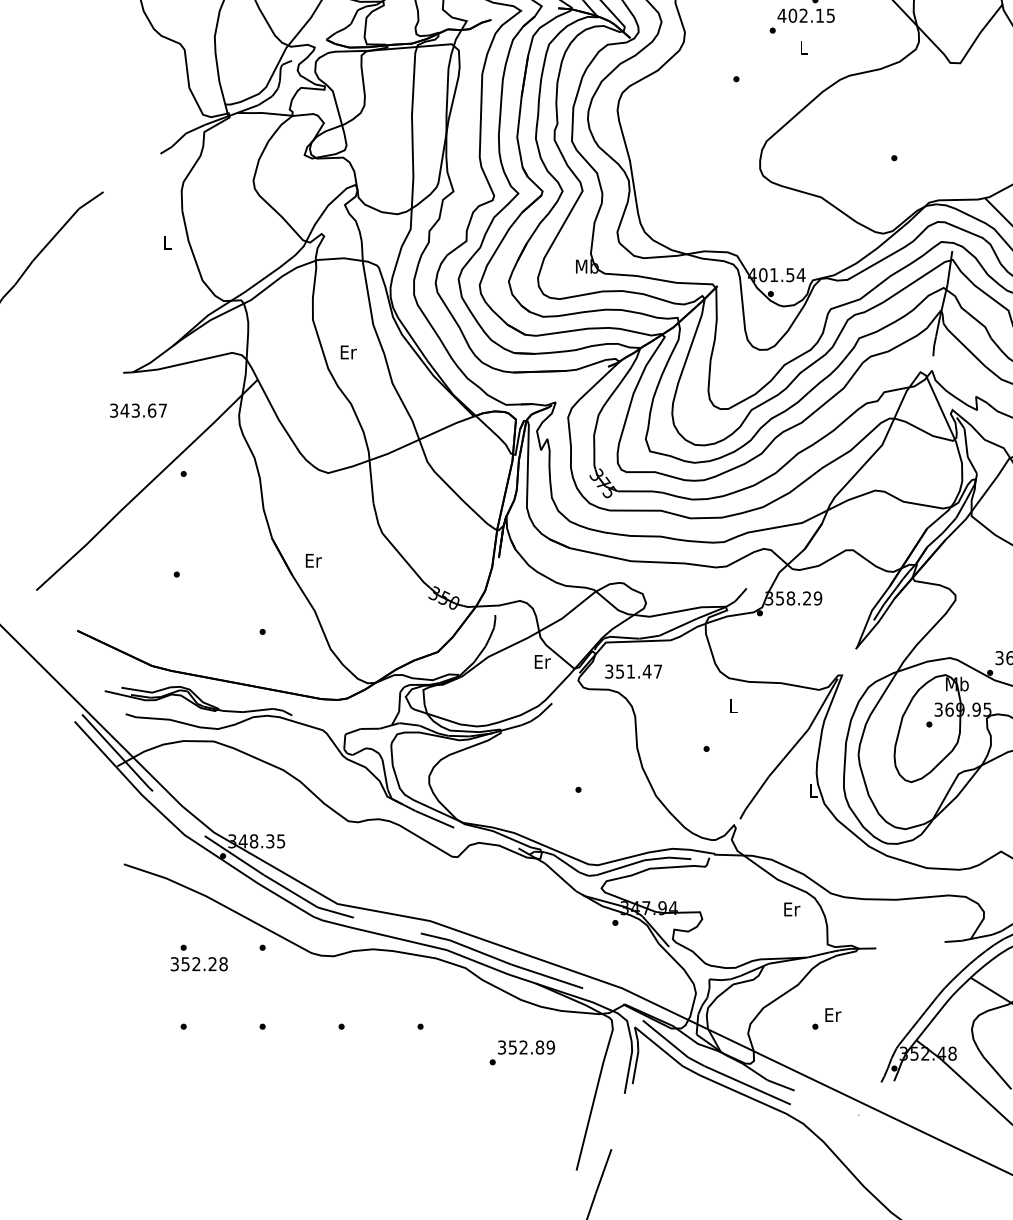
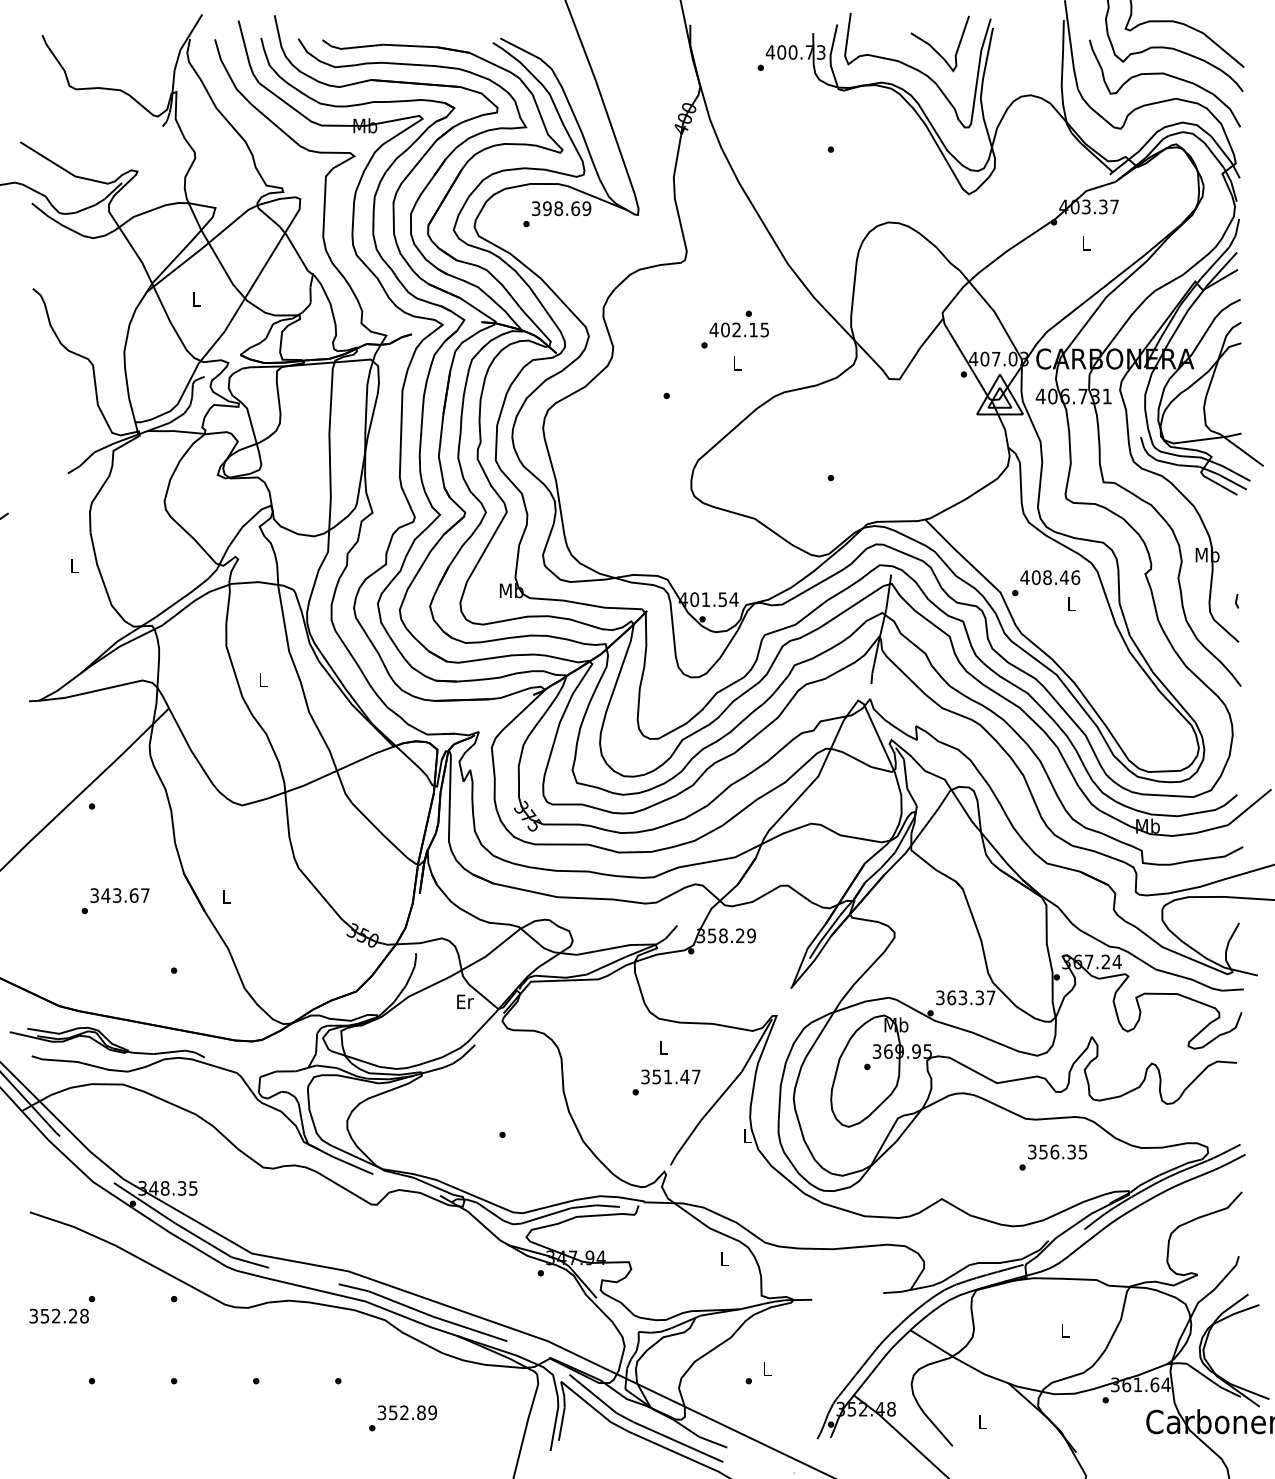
text: (348, 351) -> (263, 679), Er -> L
text: (138, 410) -> (119, 895), moved
text: (313, 560) -> (227, 896), Er -> L
text: (633, 671) -> (670, 1076), moved
text: (791, 909) -> (724, 1259), Er -> L
text: (198, 963) -> (58, 1315), moved
text: (833, 1015) -> (767, 1369), Er -> L
text: (522, 1052) -> (403, 1418), moved

